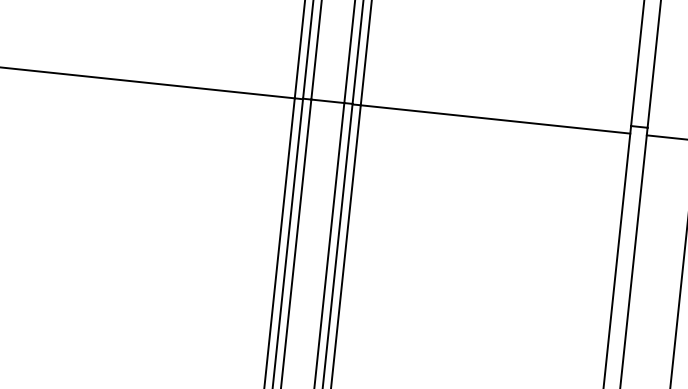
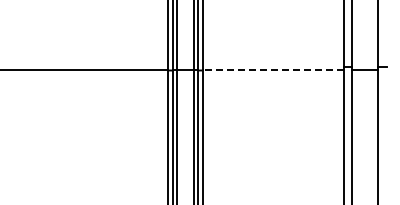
line: (494, 119) -> (272, 70), solid -> dashed

